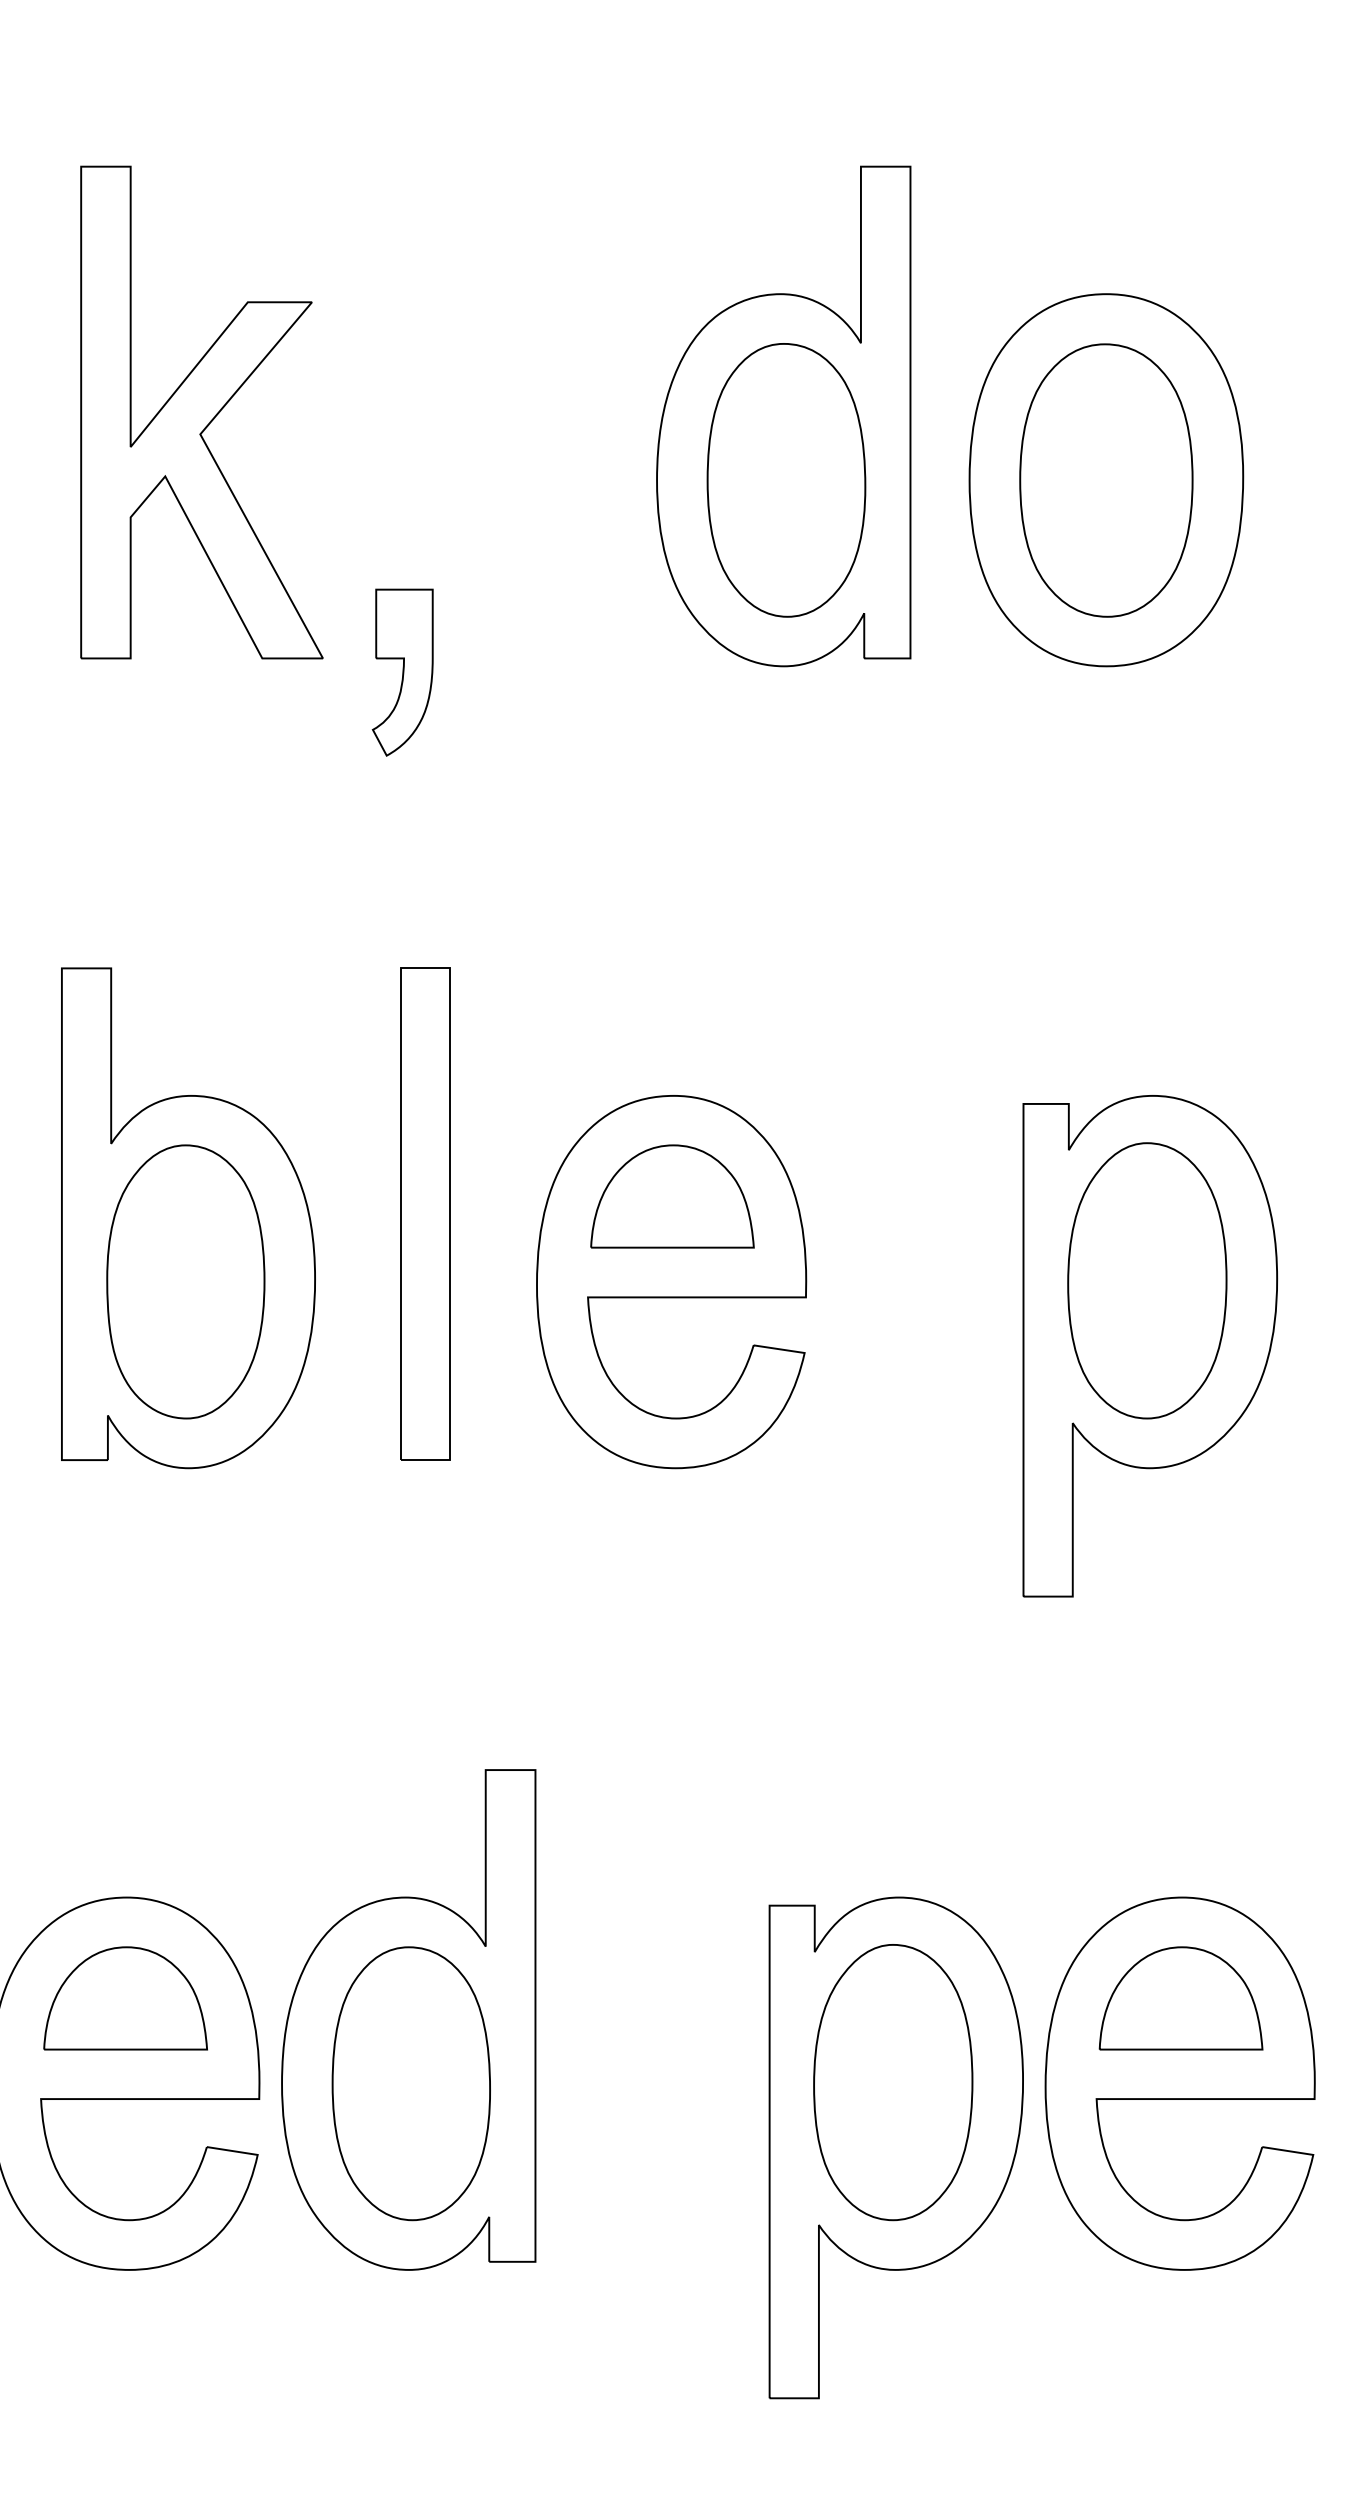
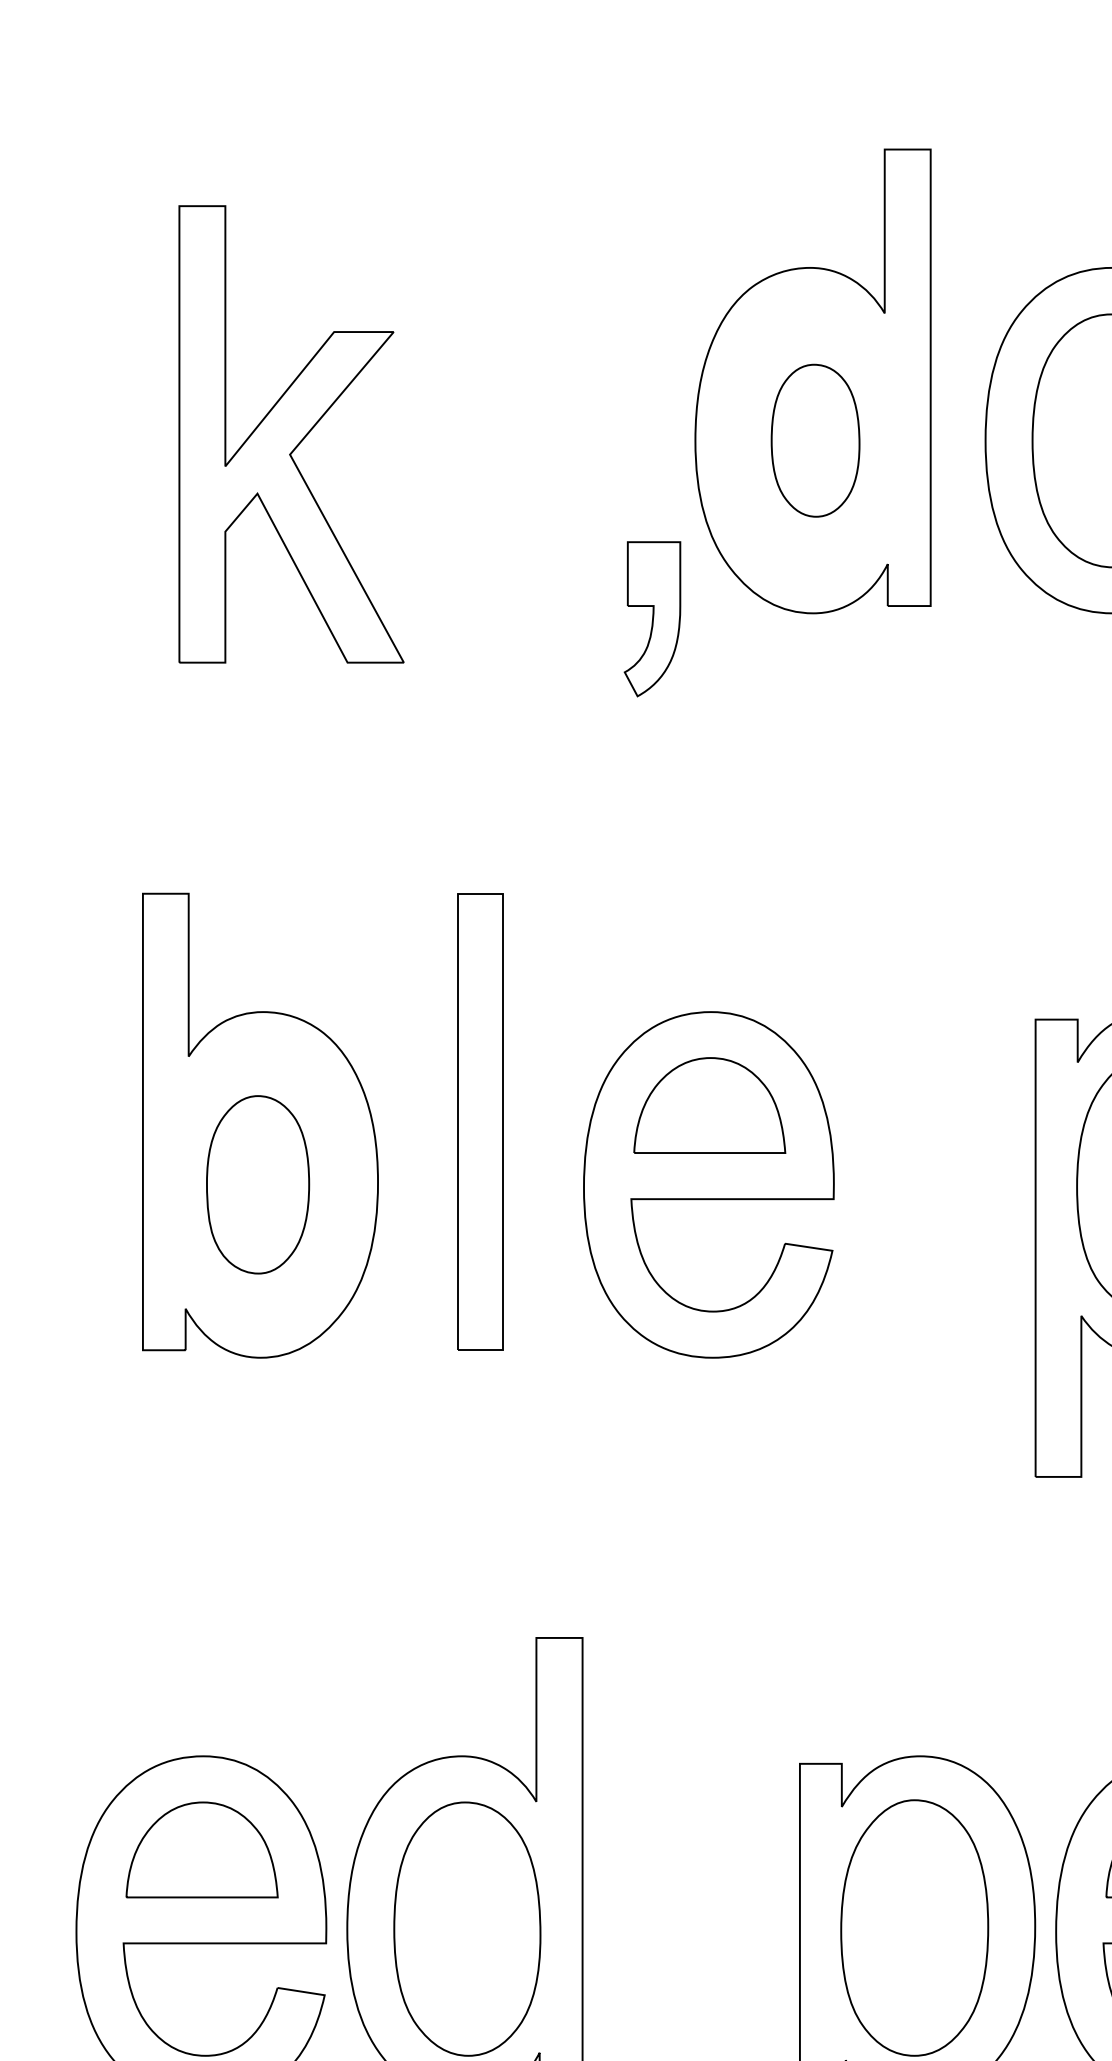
part: (201, 412) -> (291, 434), moved
part: (786, 480) -> (815, 440), size x0.6
part: (402, 672) -> (652, 619), moved
part: (185, 1281) -> (257, 1184), size x0.7

